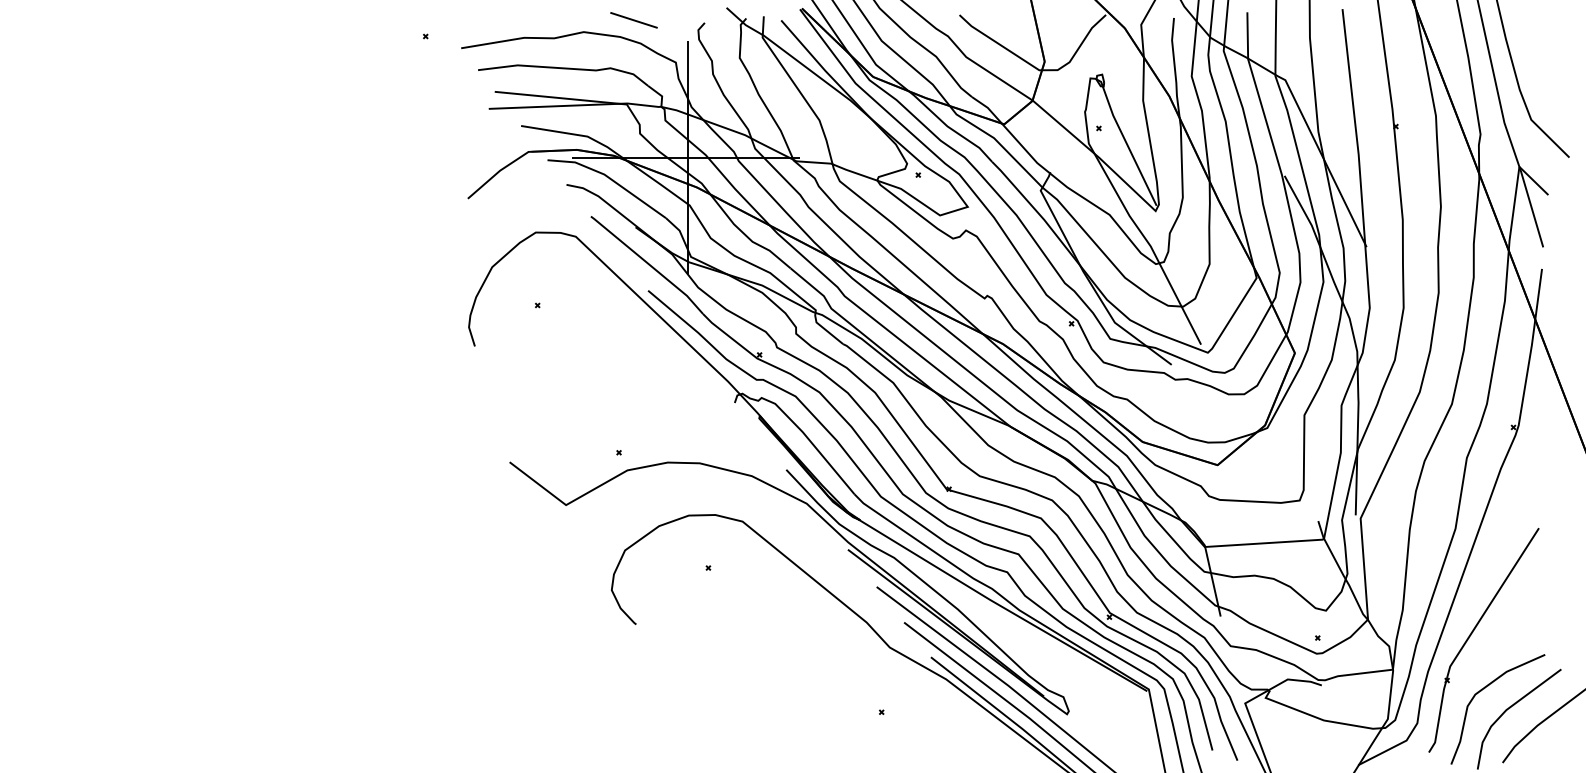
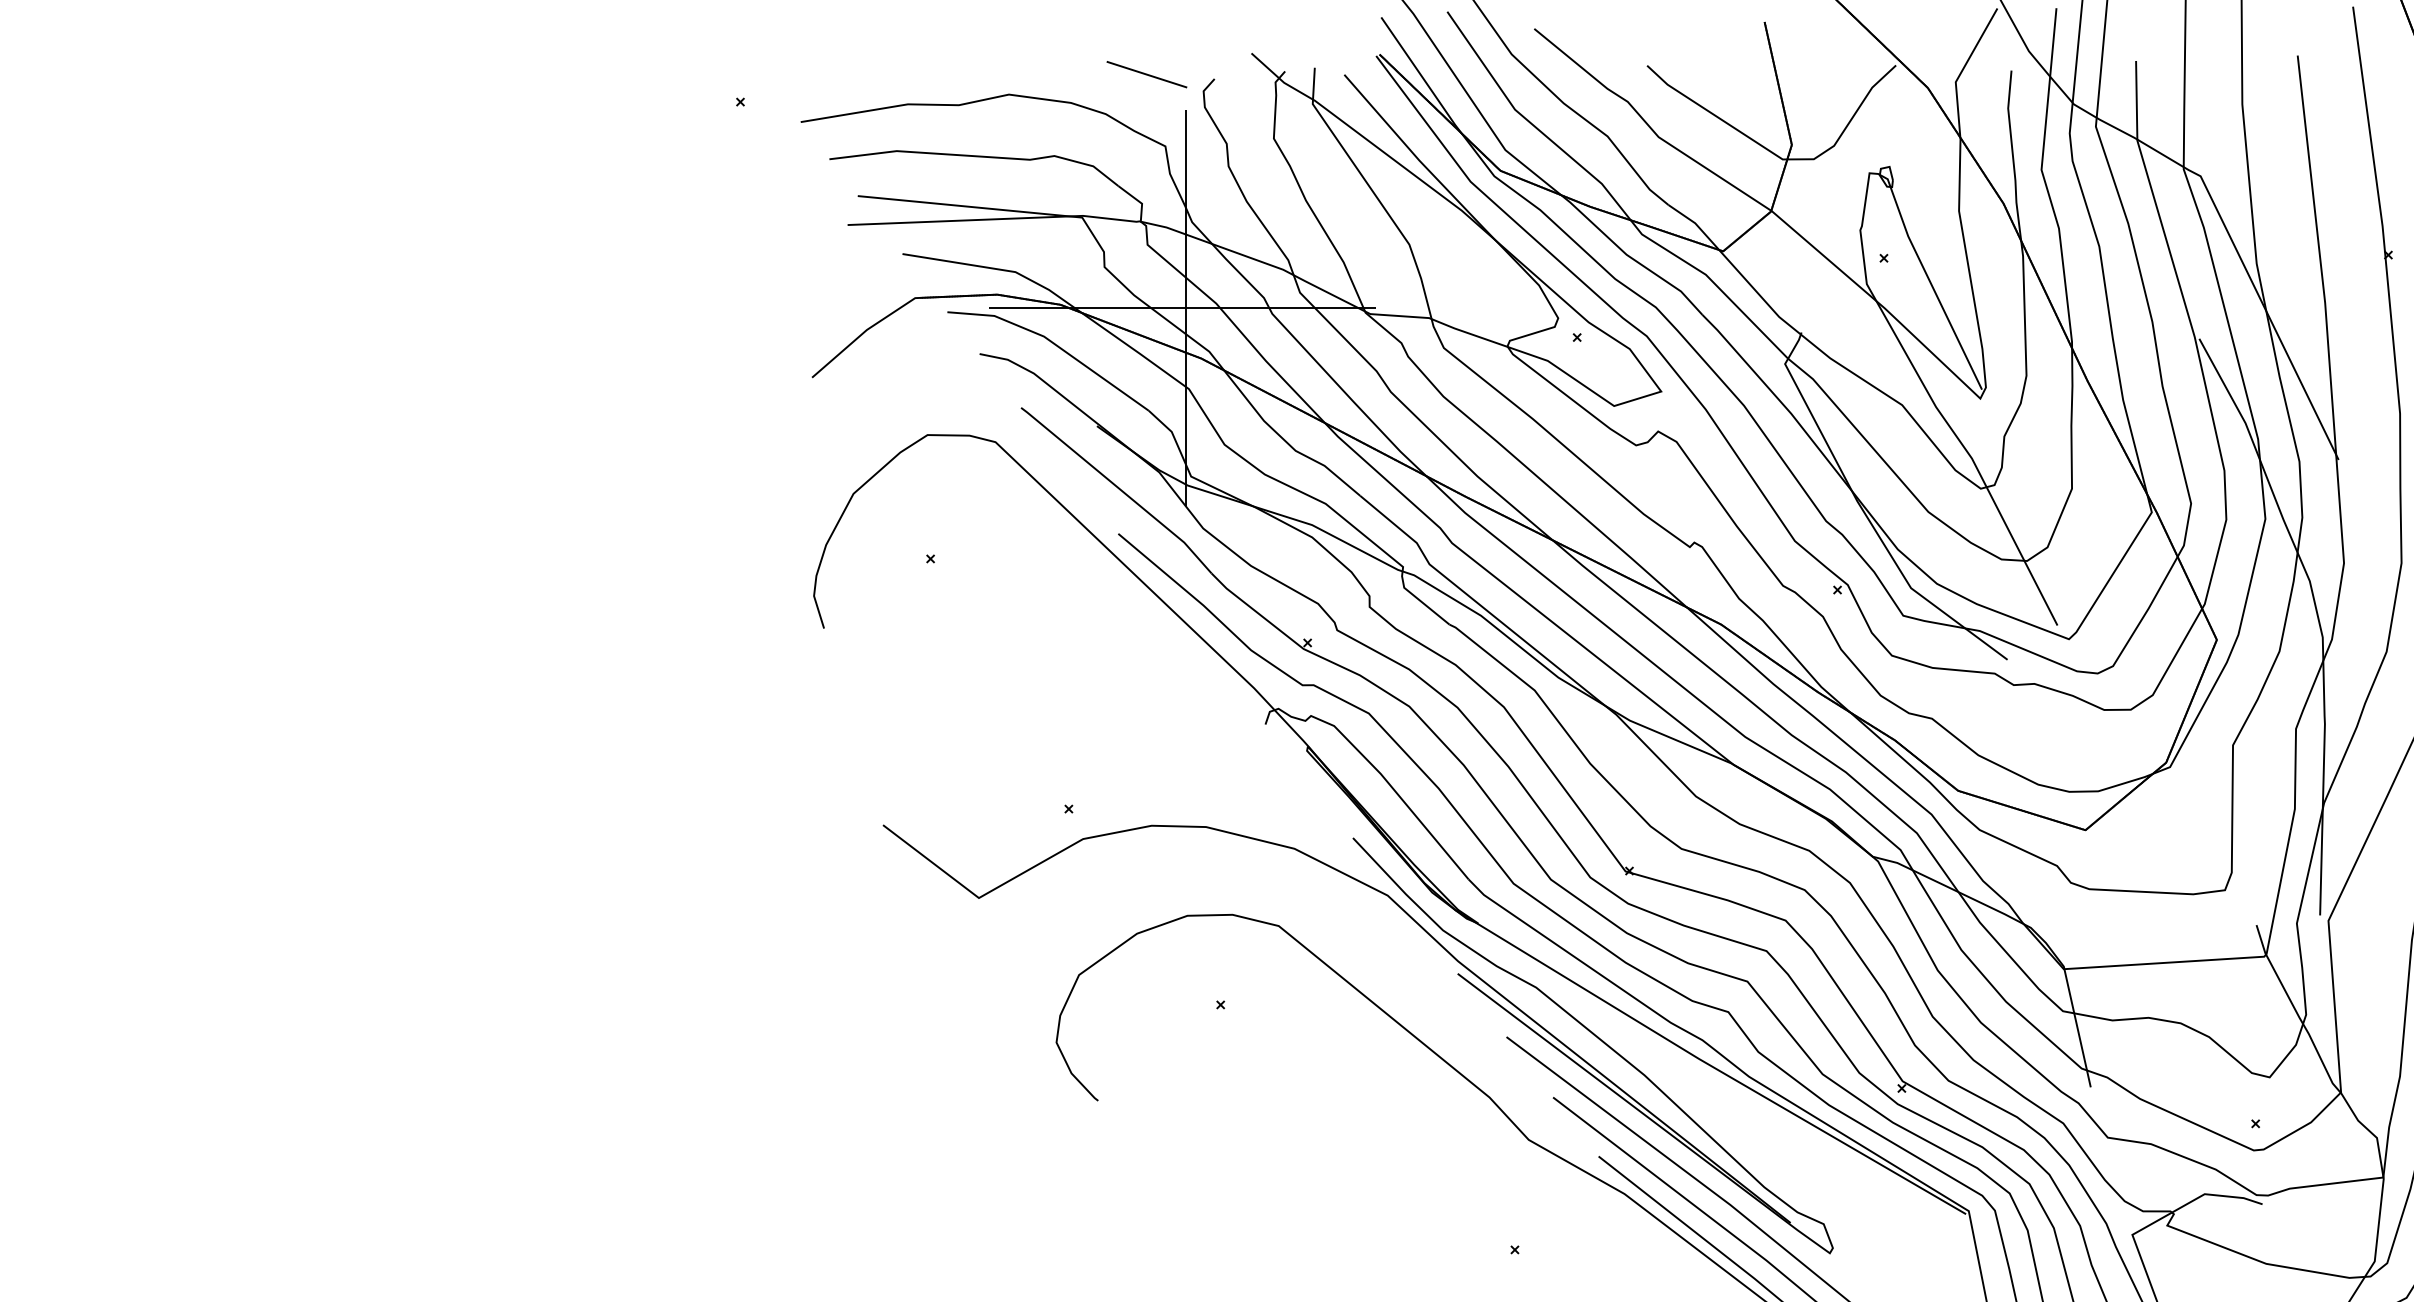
line: (633, 20) -> (1146, 74), moved

